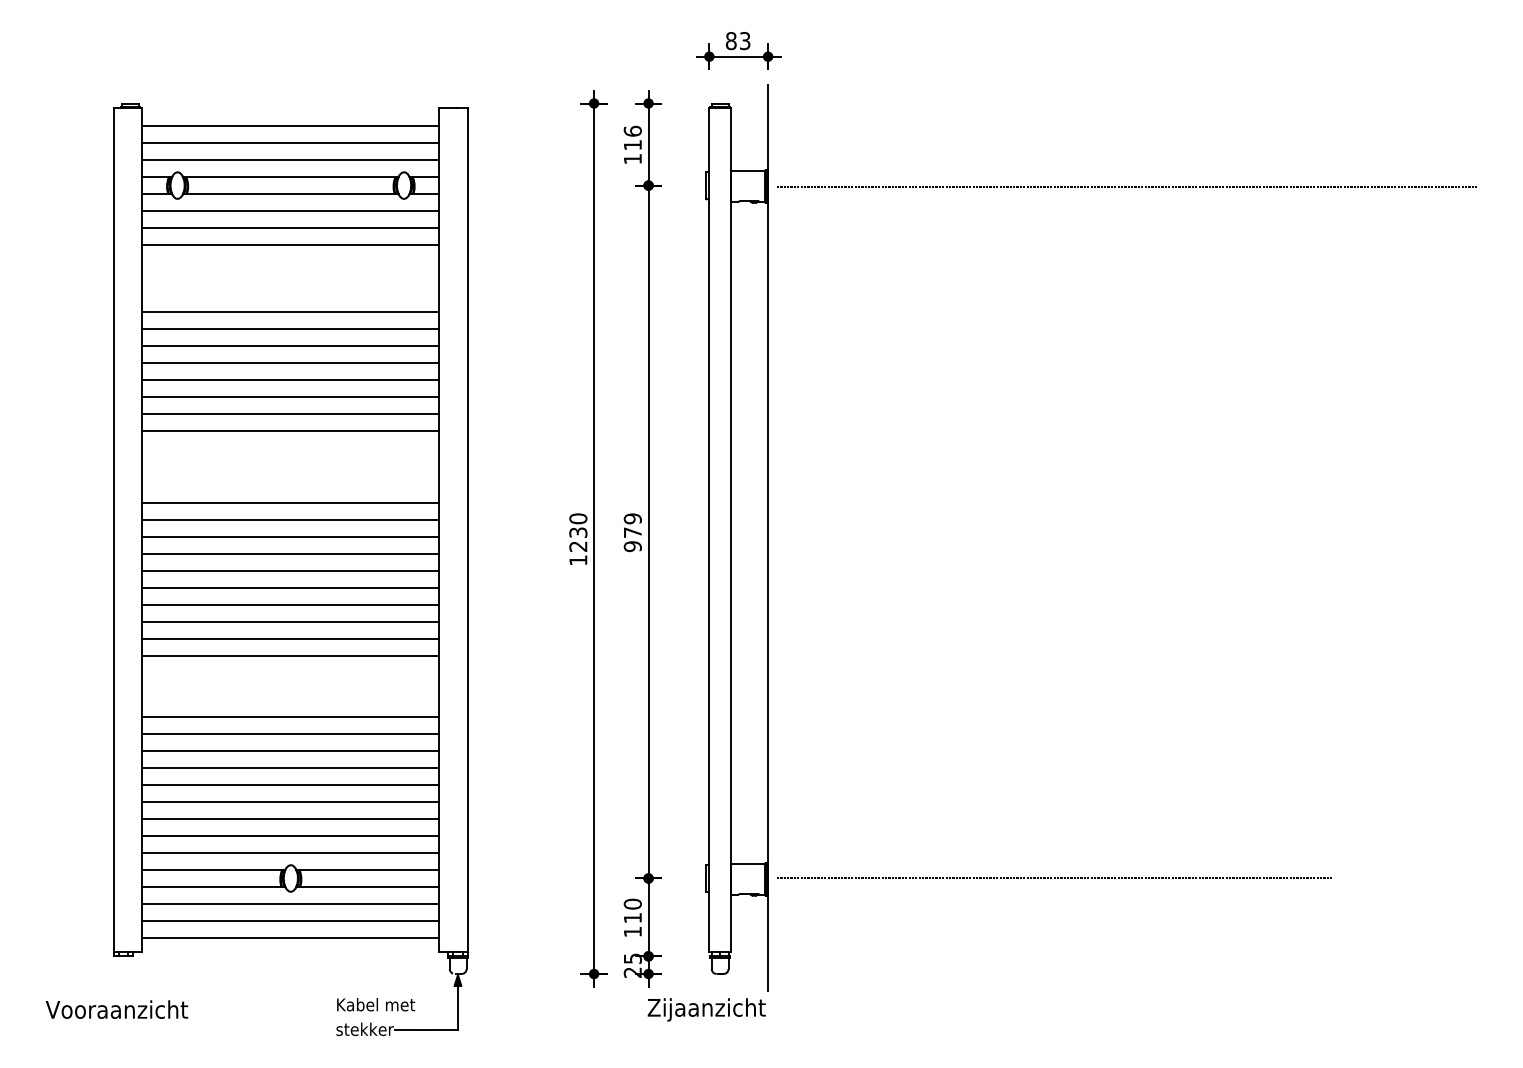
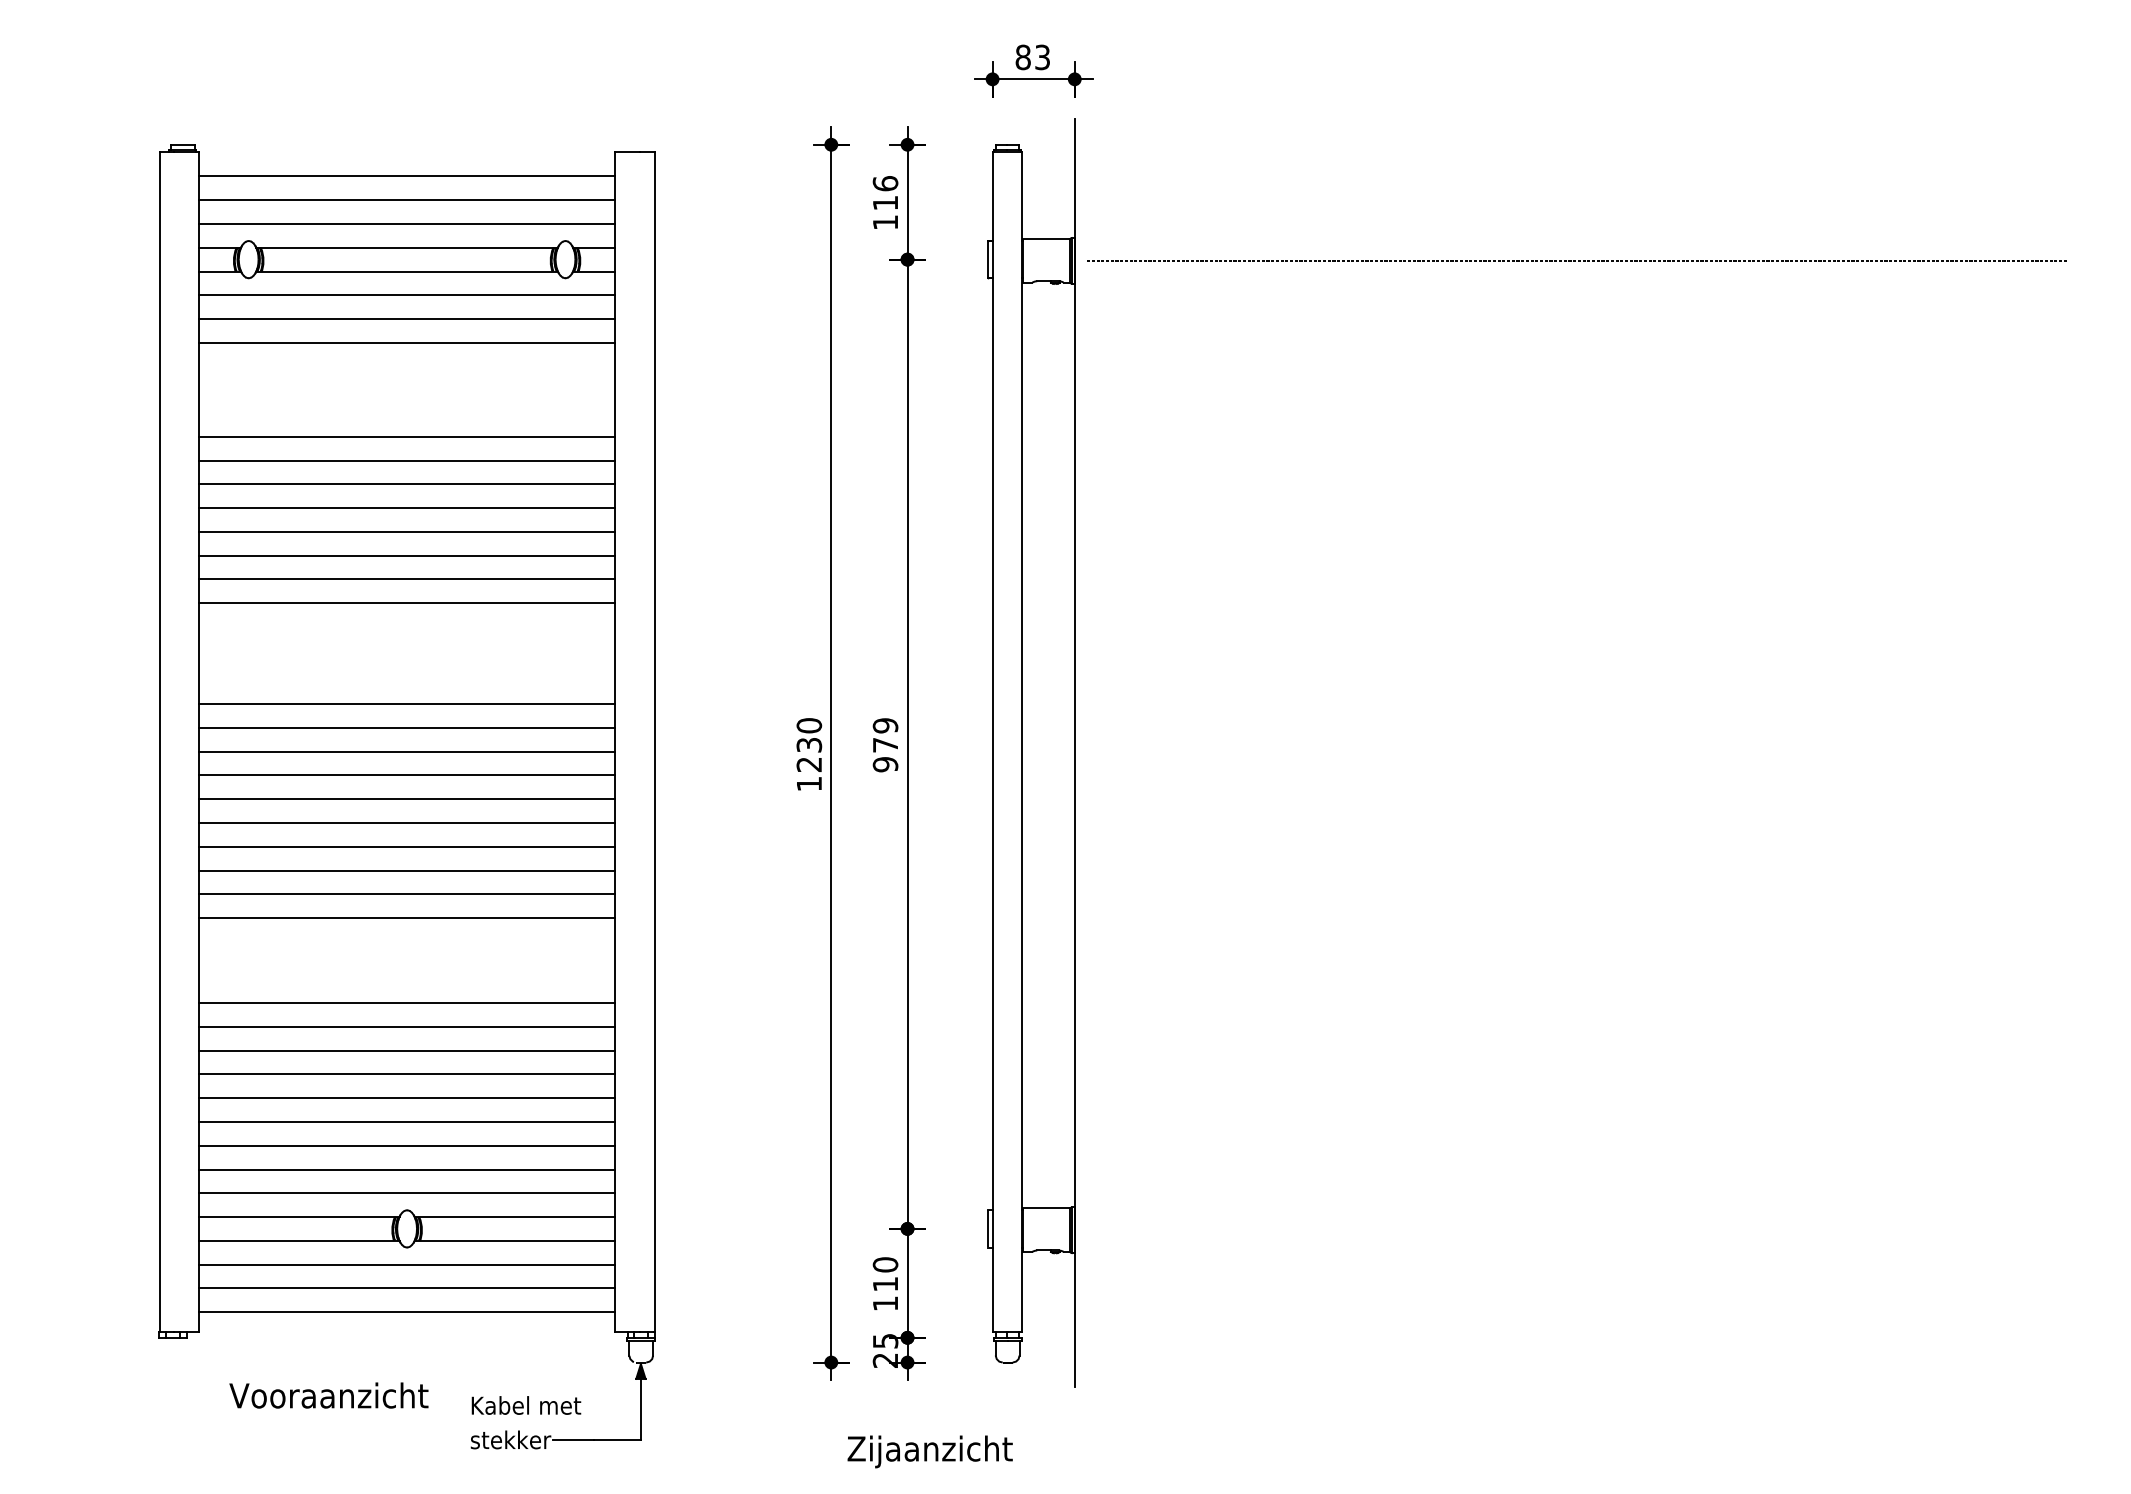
line: (1054, 878) -> (1475, 1228), removed
text: (116, 1009) -> (328, 1395), moved
text: (706, 1009) -> (929, 1451), moved

